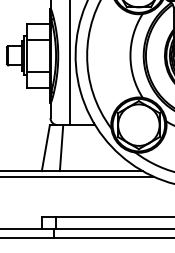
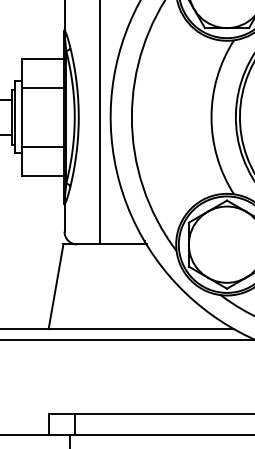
line: (61, 148) -> (84, 287), removed

